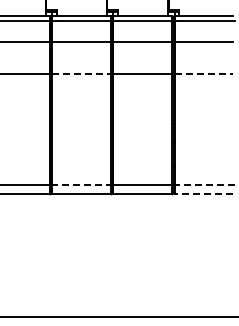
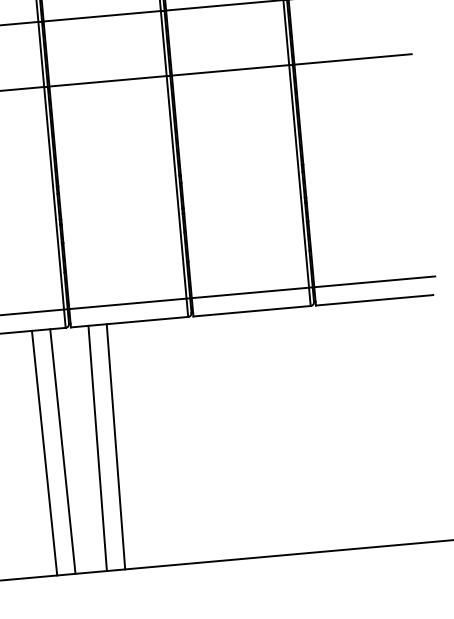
line: (81, 74) -> (108, 81), dashed -> solid
line: (204, 74) -> (354, 59), dashed -> solid
line: (81, 185) -> (128, 304), dashed -> solid
line: (204, 185) -> (374, 282), dashed -> solid
line: (203, 194) -> (373, 300), dashed -> solid
line: (33, 255) -> (44, 452), added
line: (42, 255) -> (62, 451), added
line: (59, 255) -> (96, 448), added
line: (69, 255) -> (116, 446), added

